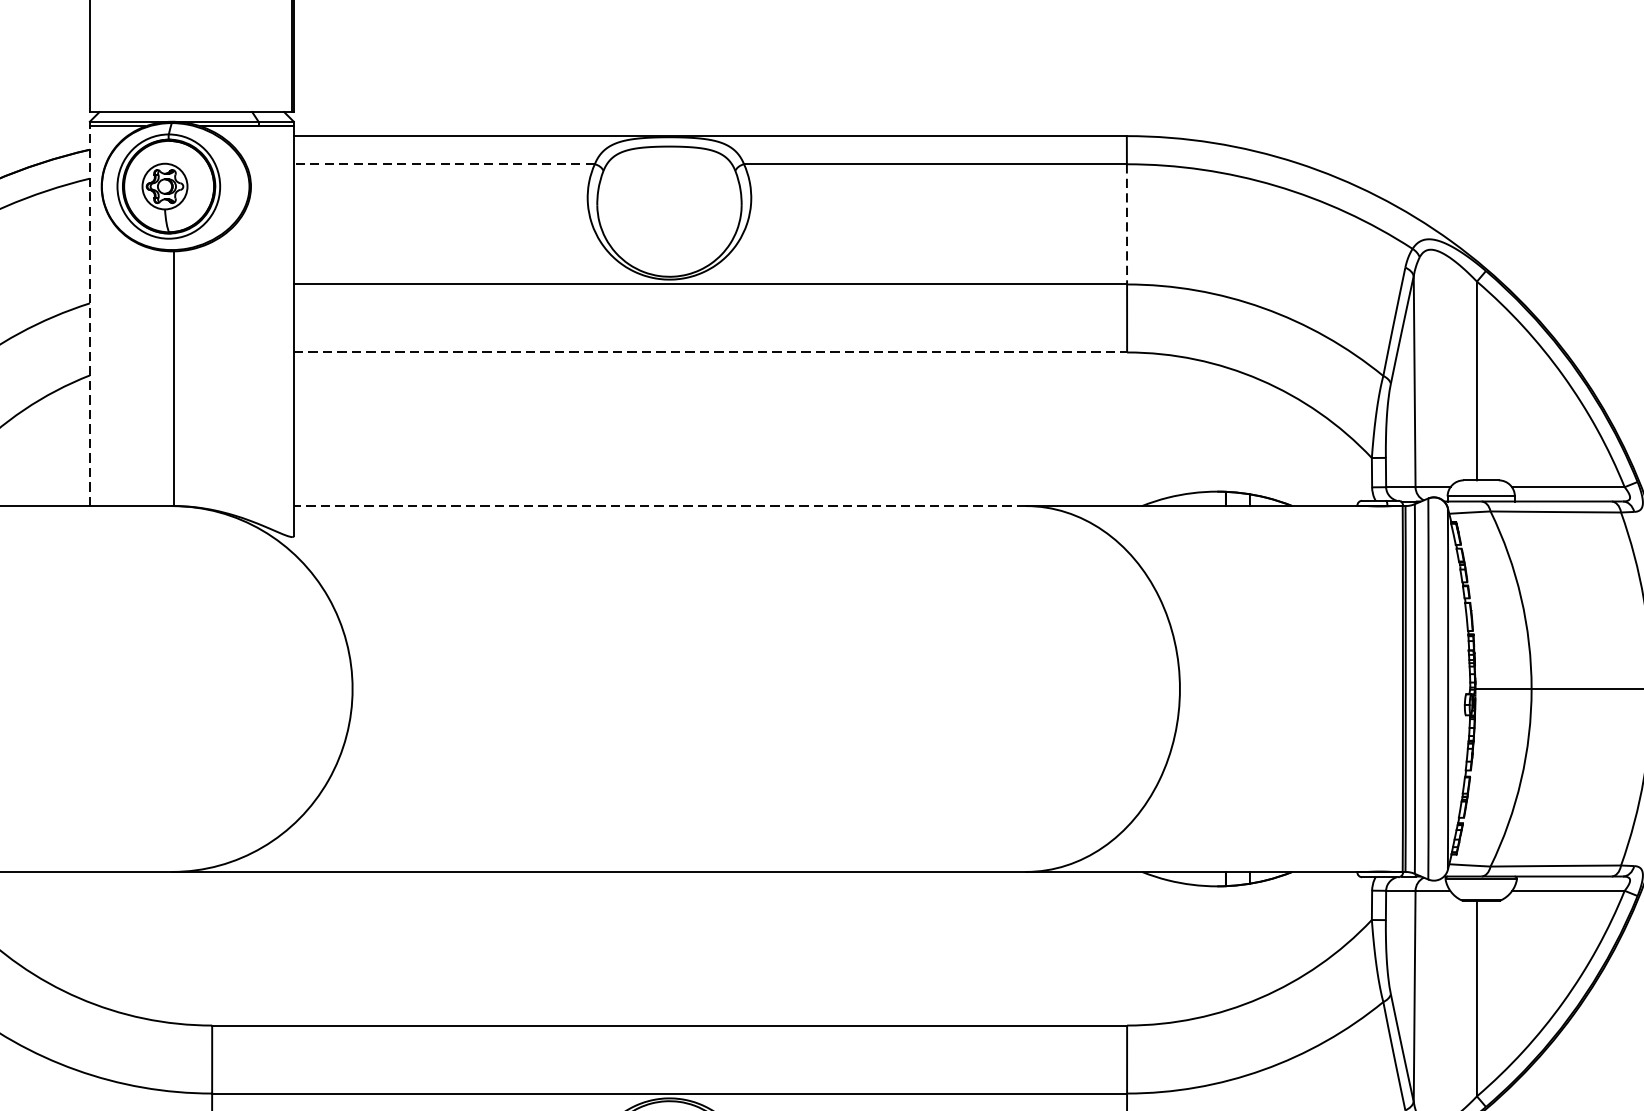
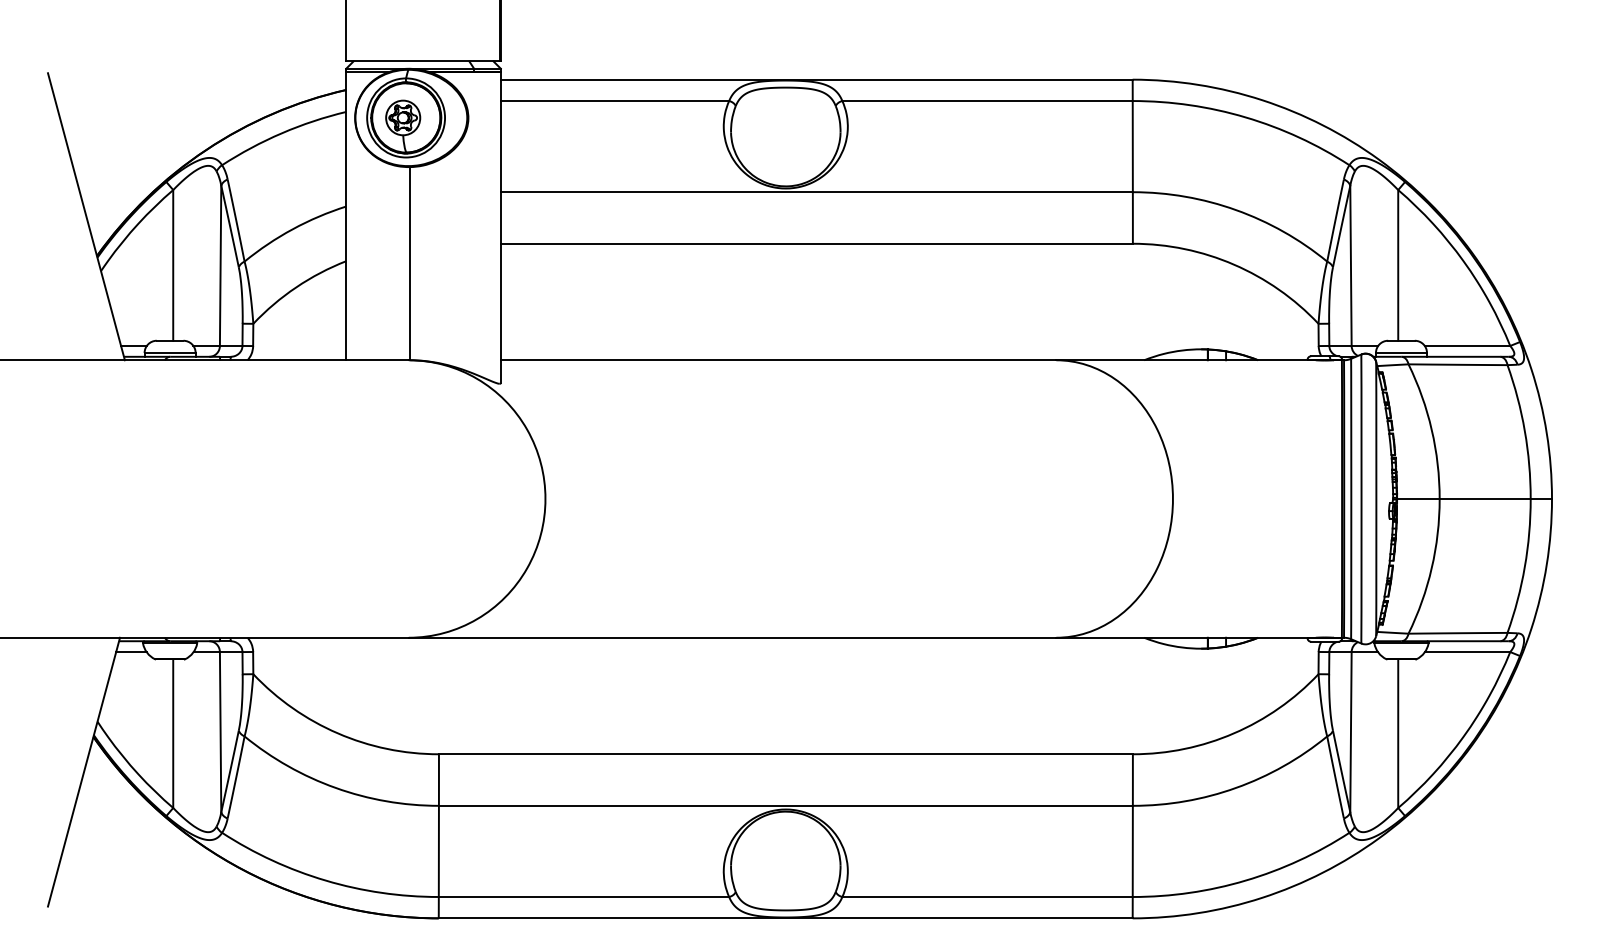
line: (443, 164) -> (614, 101), dashed -> solid
line: (1126, 224) -> (1132, 146), dashed -> solid
line: (90, 316) -> (346, 216), dashed -> solid
line: (711, 352) -> (817, 243), dashed -> solid
line: (659, 506) -> (778, 360), dashed -> solid

